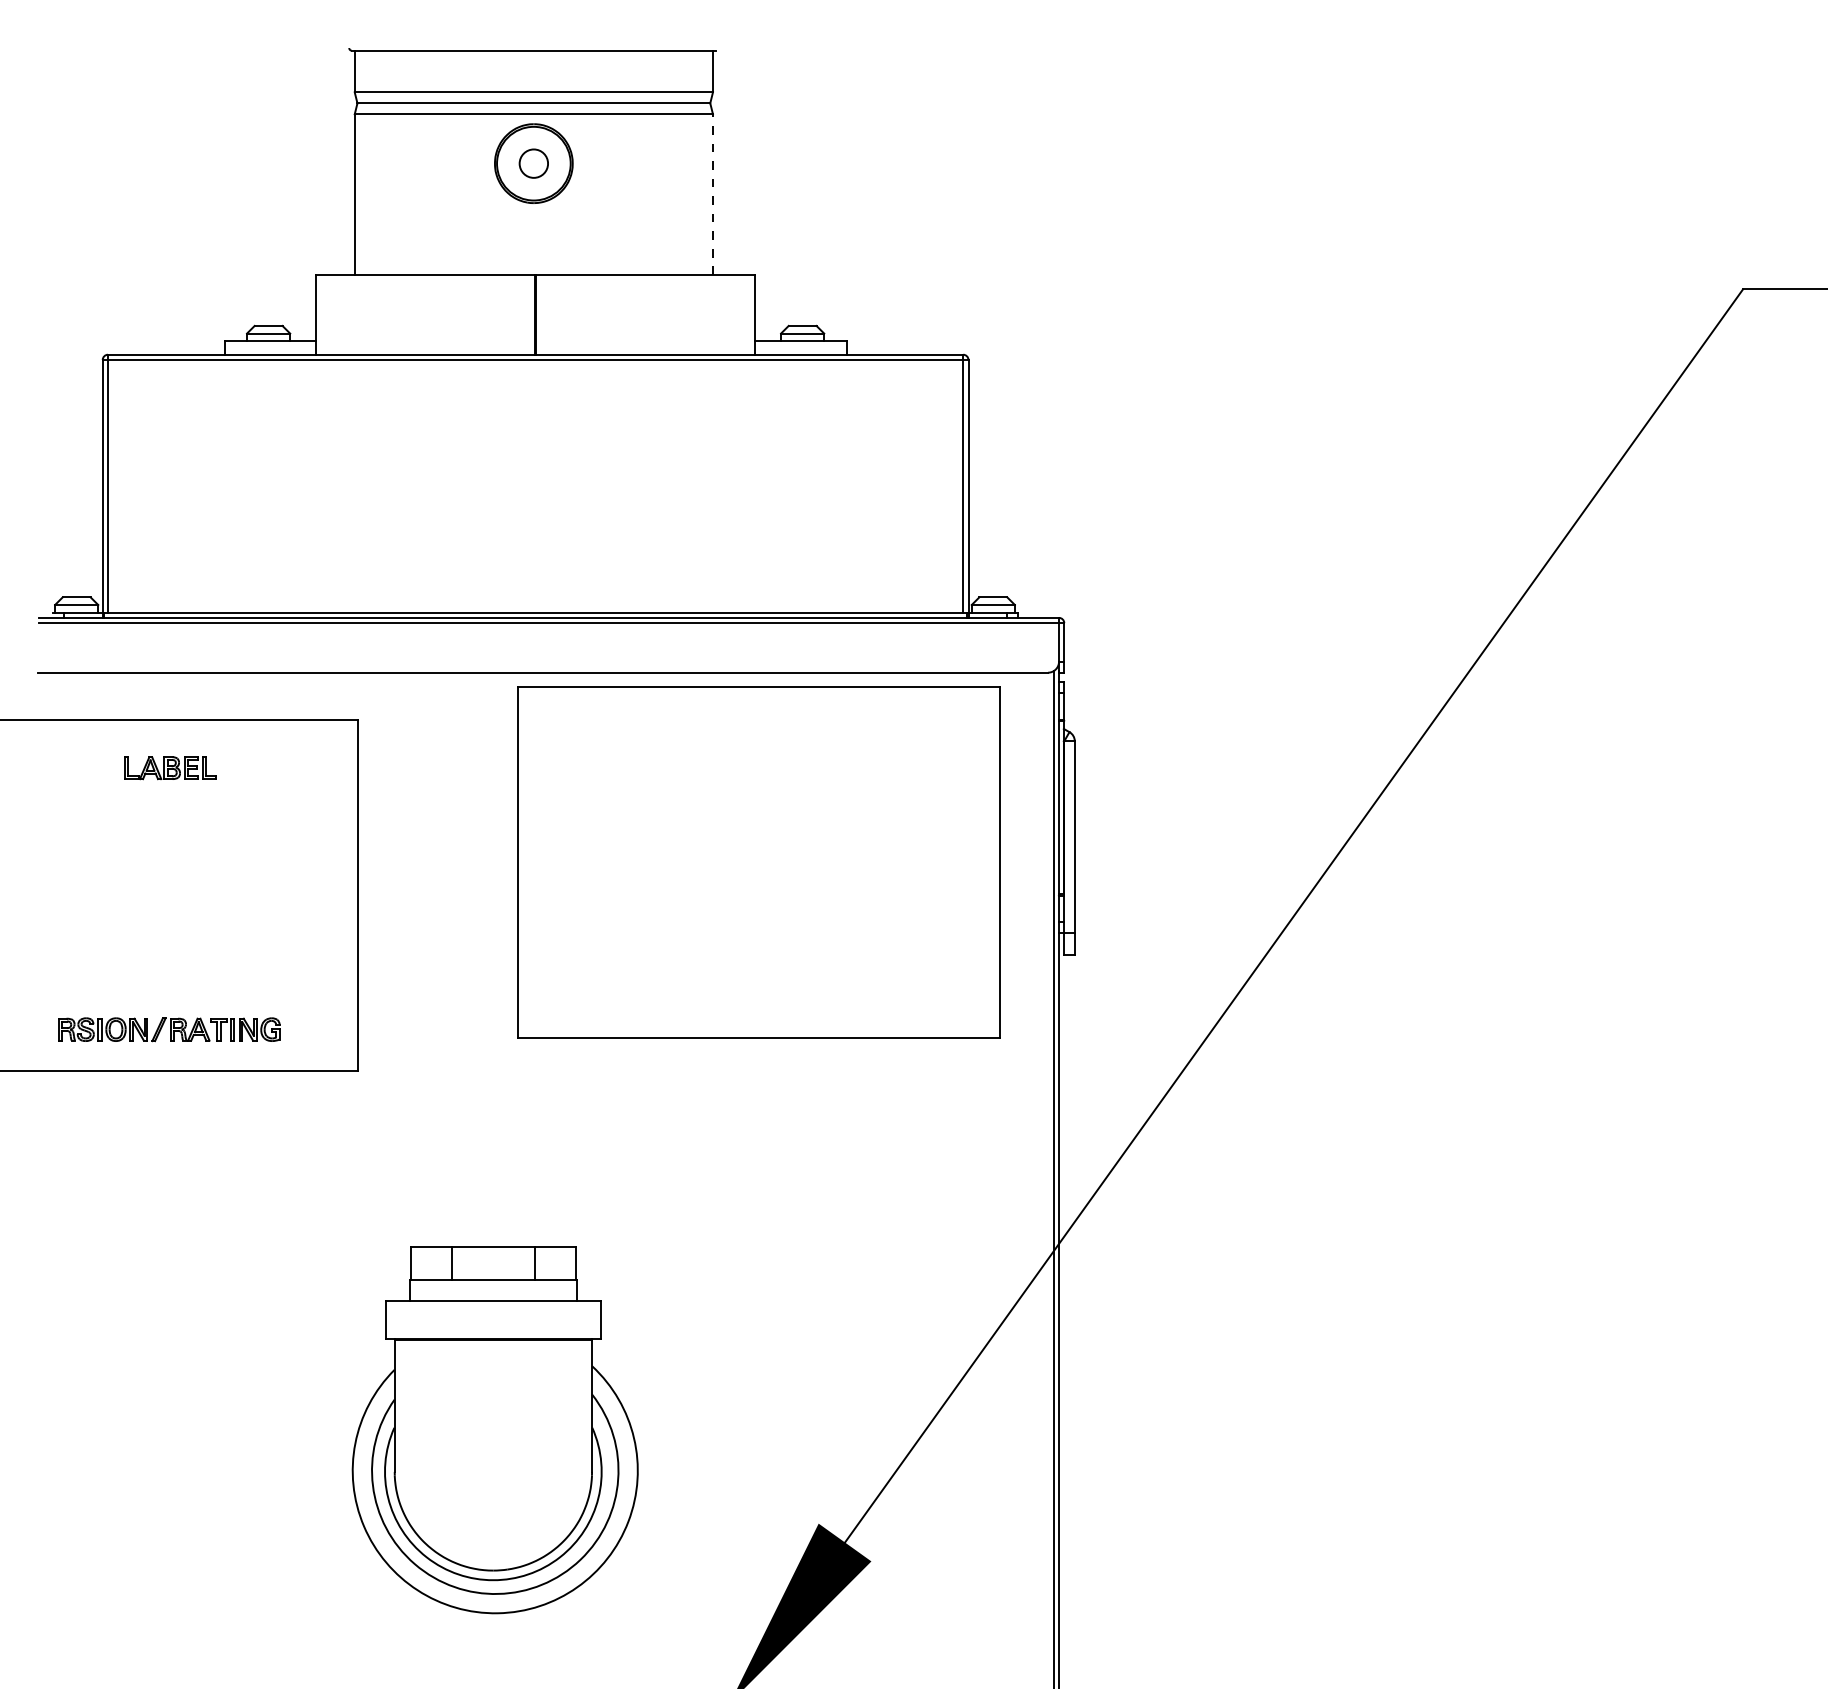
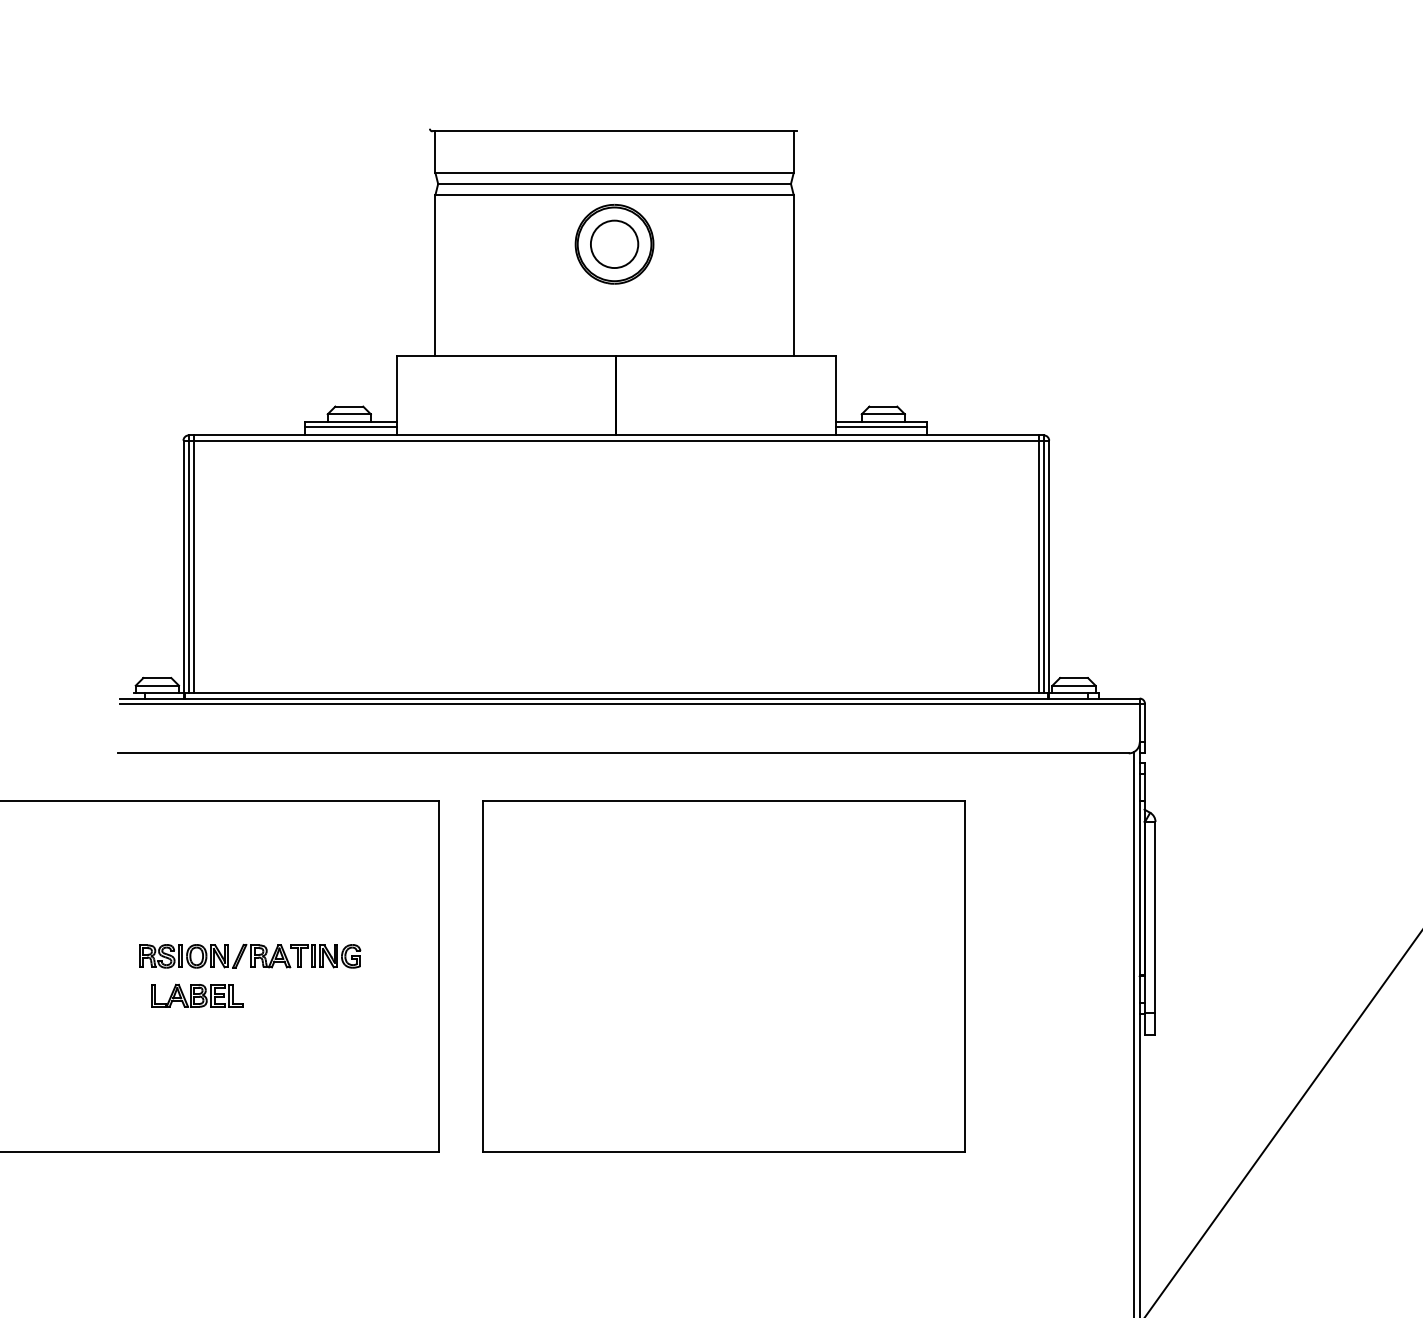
circle: (533, 163) -> (614, 244), size x1.67
line: (712, 194) -> (793, 275), dashed -> solid
line: (270, 346) -> (351, 427), added
line: (800, 346) -> (881, 427), added
line: (113, 483) -> (194, 564), added
line: (958, 483) -> (1039, 564), added
part: (170, 768) -> (197, 996), moved
part: (758, 862) -> (723, 976), moved
part: (169, 1029) -> (250, 956), moved

